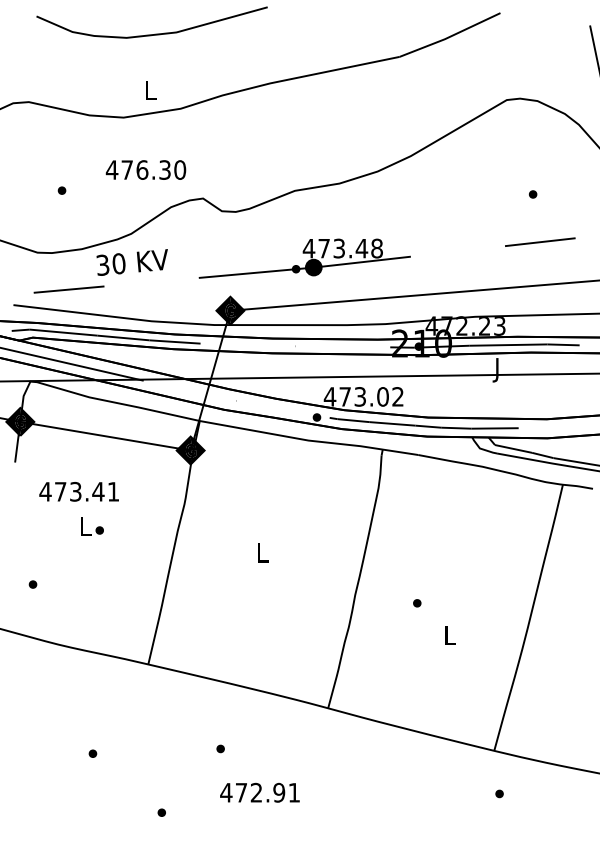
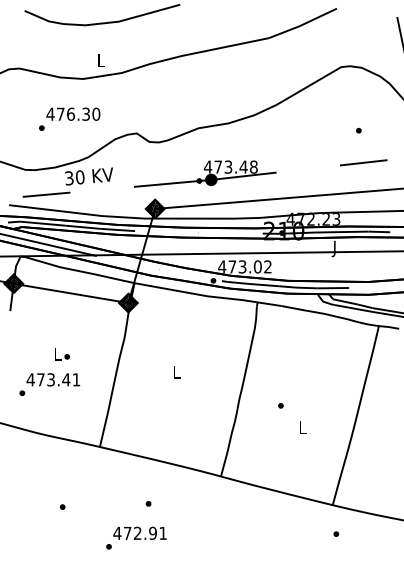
text: (146, 168) -> (73, 113), moved
text: (79, 491) -> (53, 379), moved
text: (259, 791) -> (139, 532), moved

